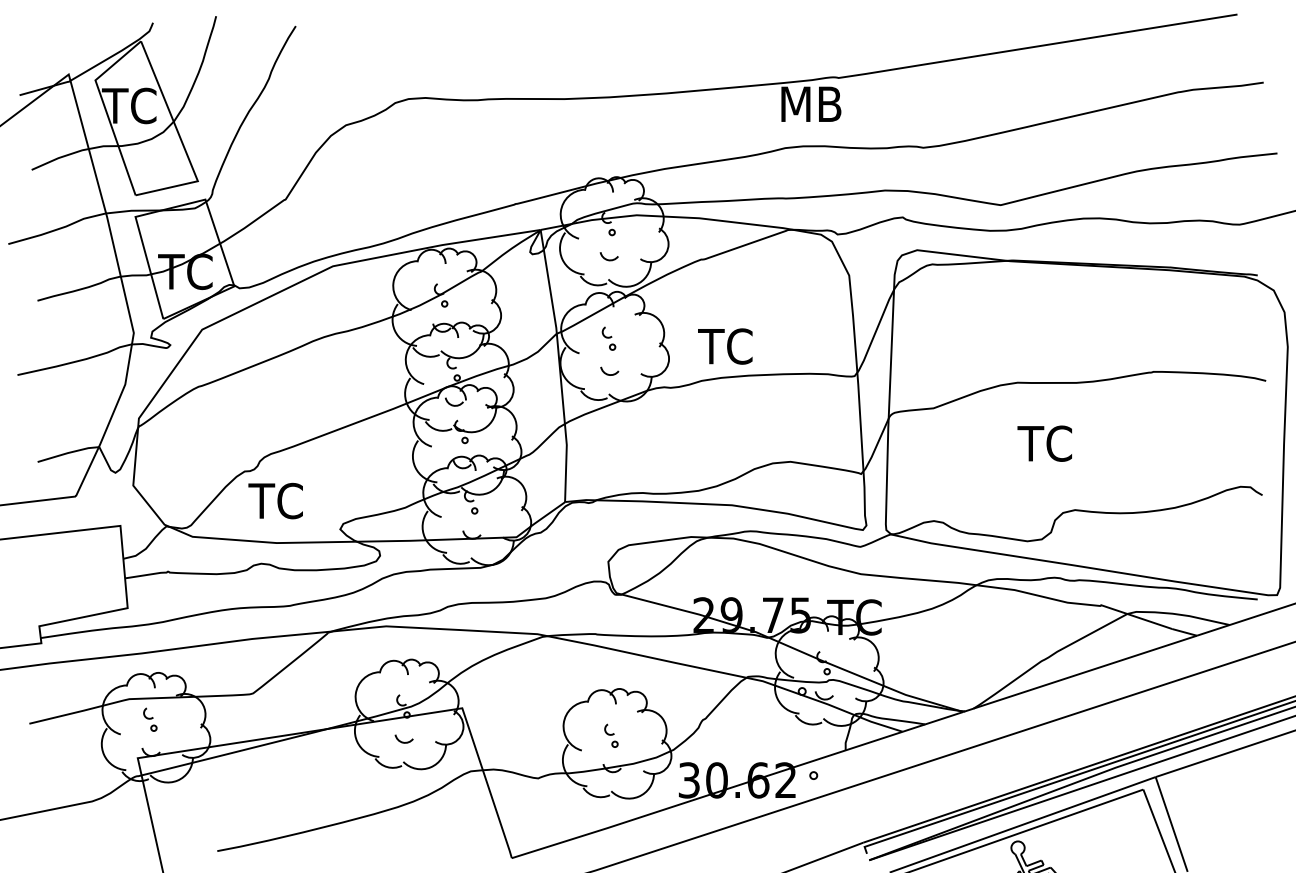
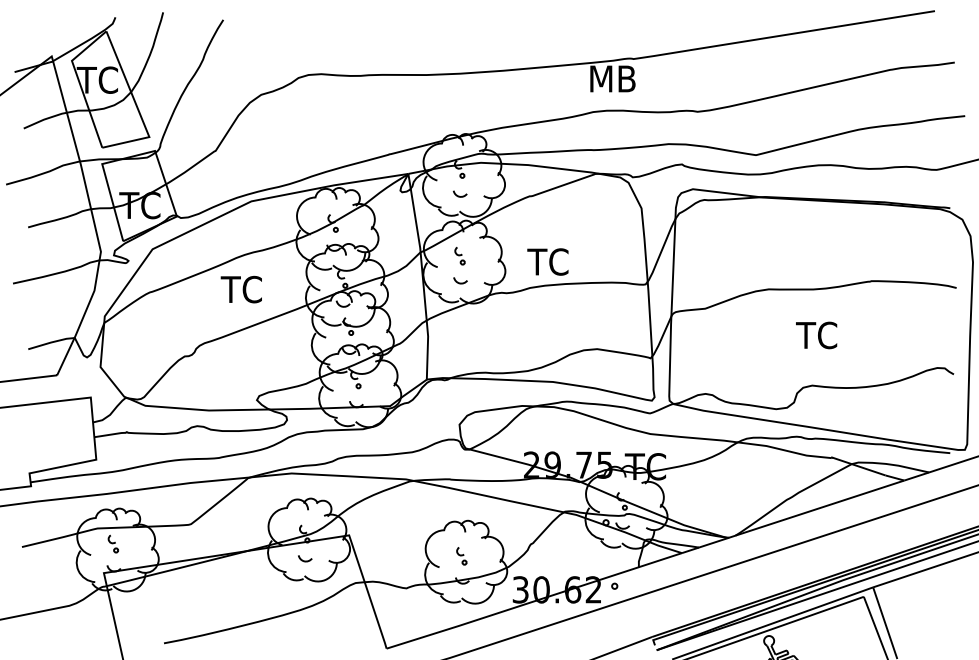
text: (1044, 443) -> (816, 335), moved
text: (275, 500) -> (241, 289), moved

